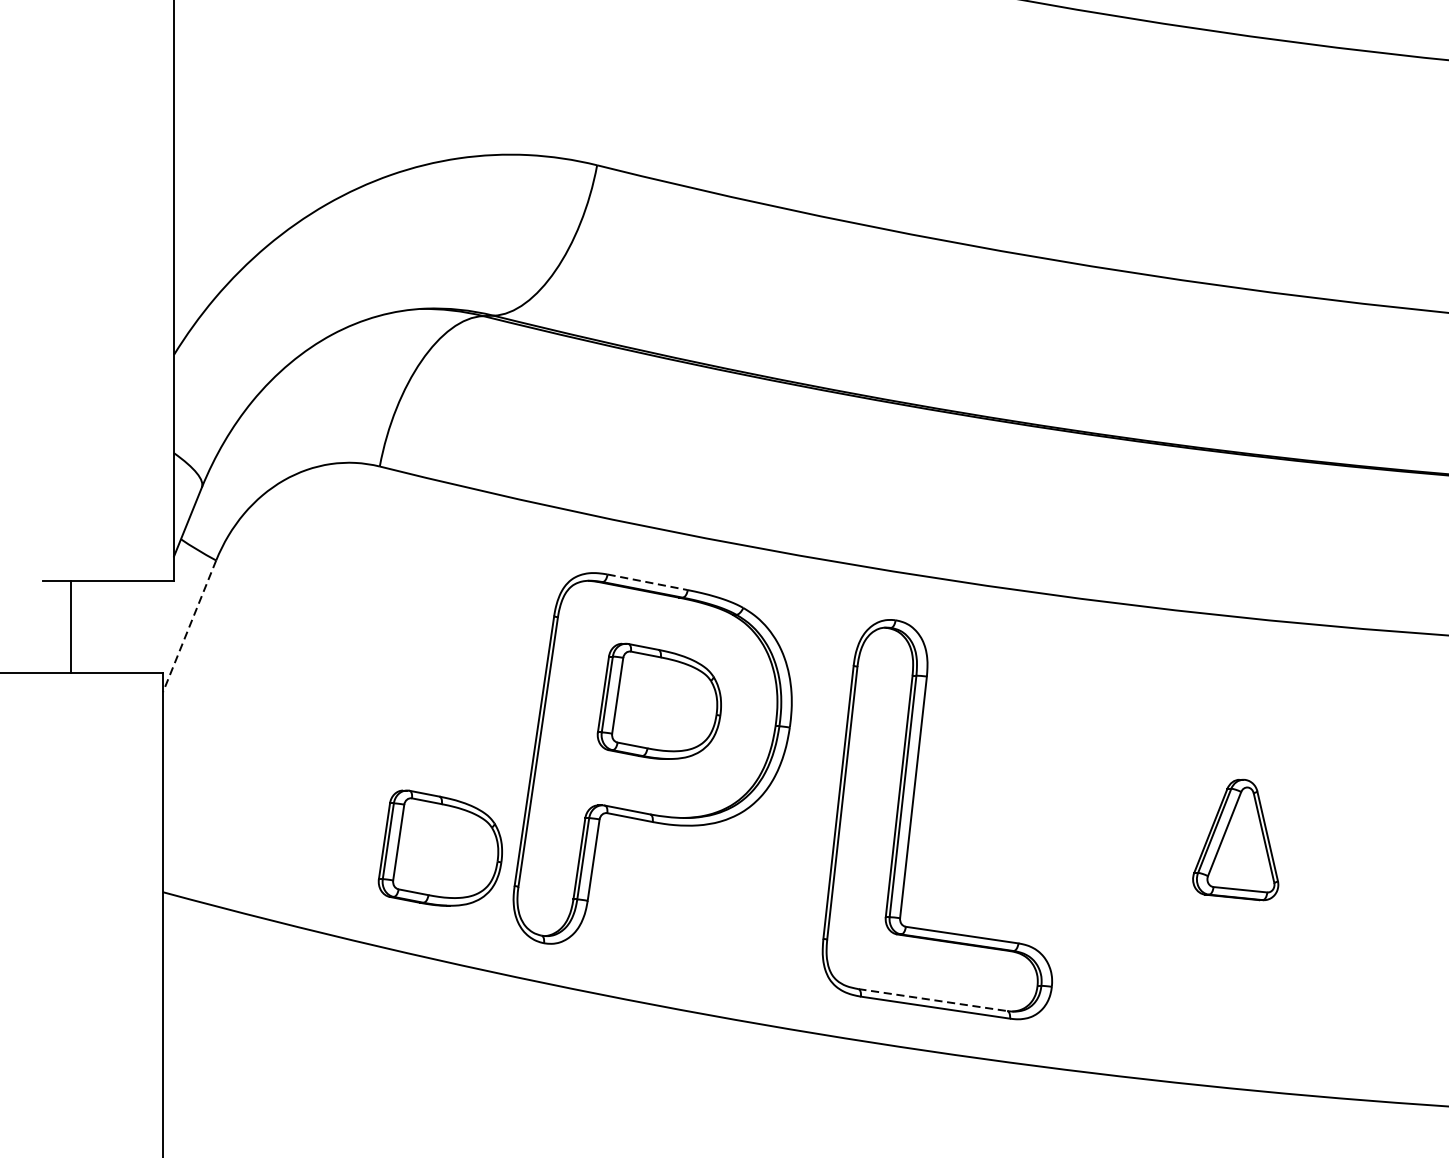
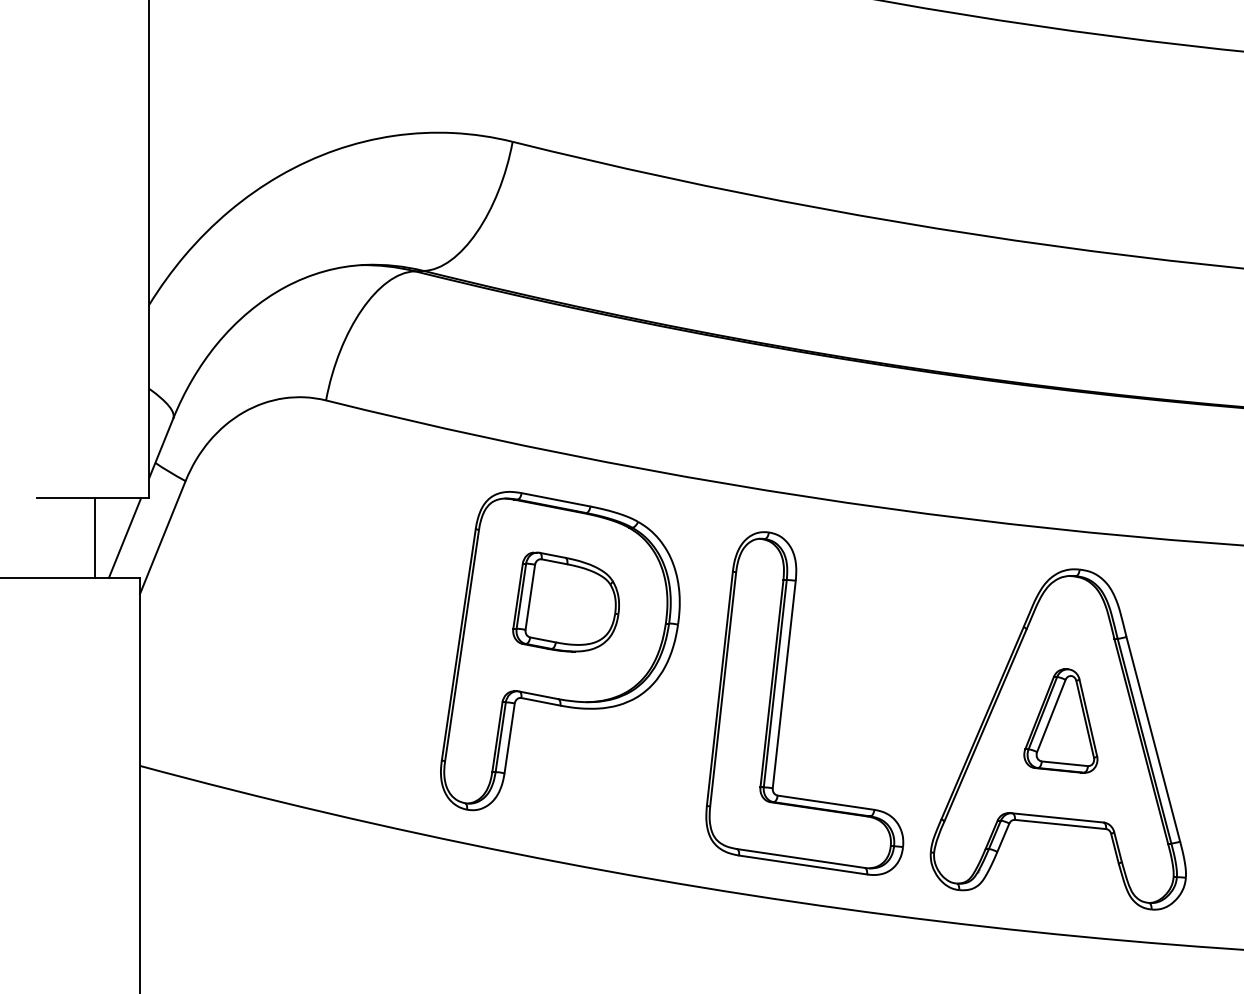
line: (648, 581) -> (556, 499), dashed -> solid
line: (71, 626) -> (95, 537), moved
line: (146, 626) -> (125, 537), added
line: (189, 626) -> (162, 537), dashed -> solid
part: (439, 847) -> (377, 727), removed
part: (1231, 861) -> (1057, 739), added
line: (932, 1000) -> (800, 858), dashed -> solid

